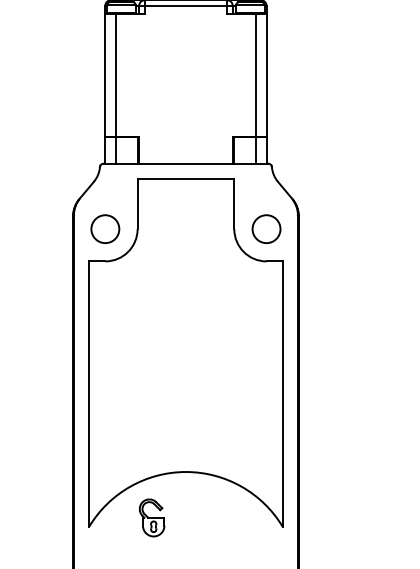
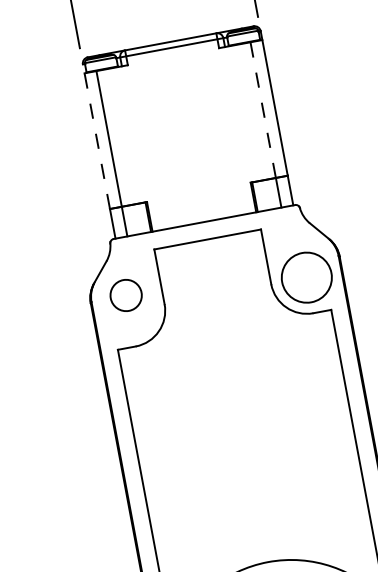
line: (105, 71) -> (96, 136), solid -> dashed
line: (255, 75) -> (262, 110), solid -> dashed
circle: (105, 228) -> (126, 294), moved
circle: (266, 229) -> (306, 278), size x1.6

